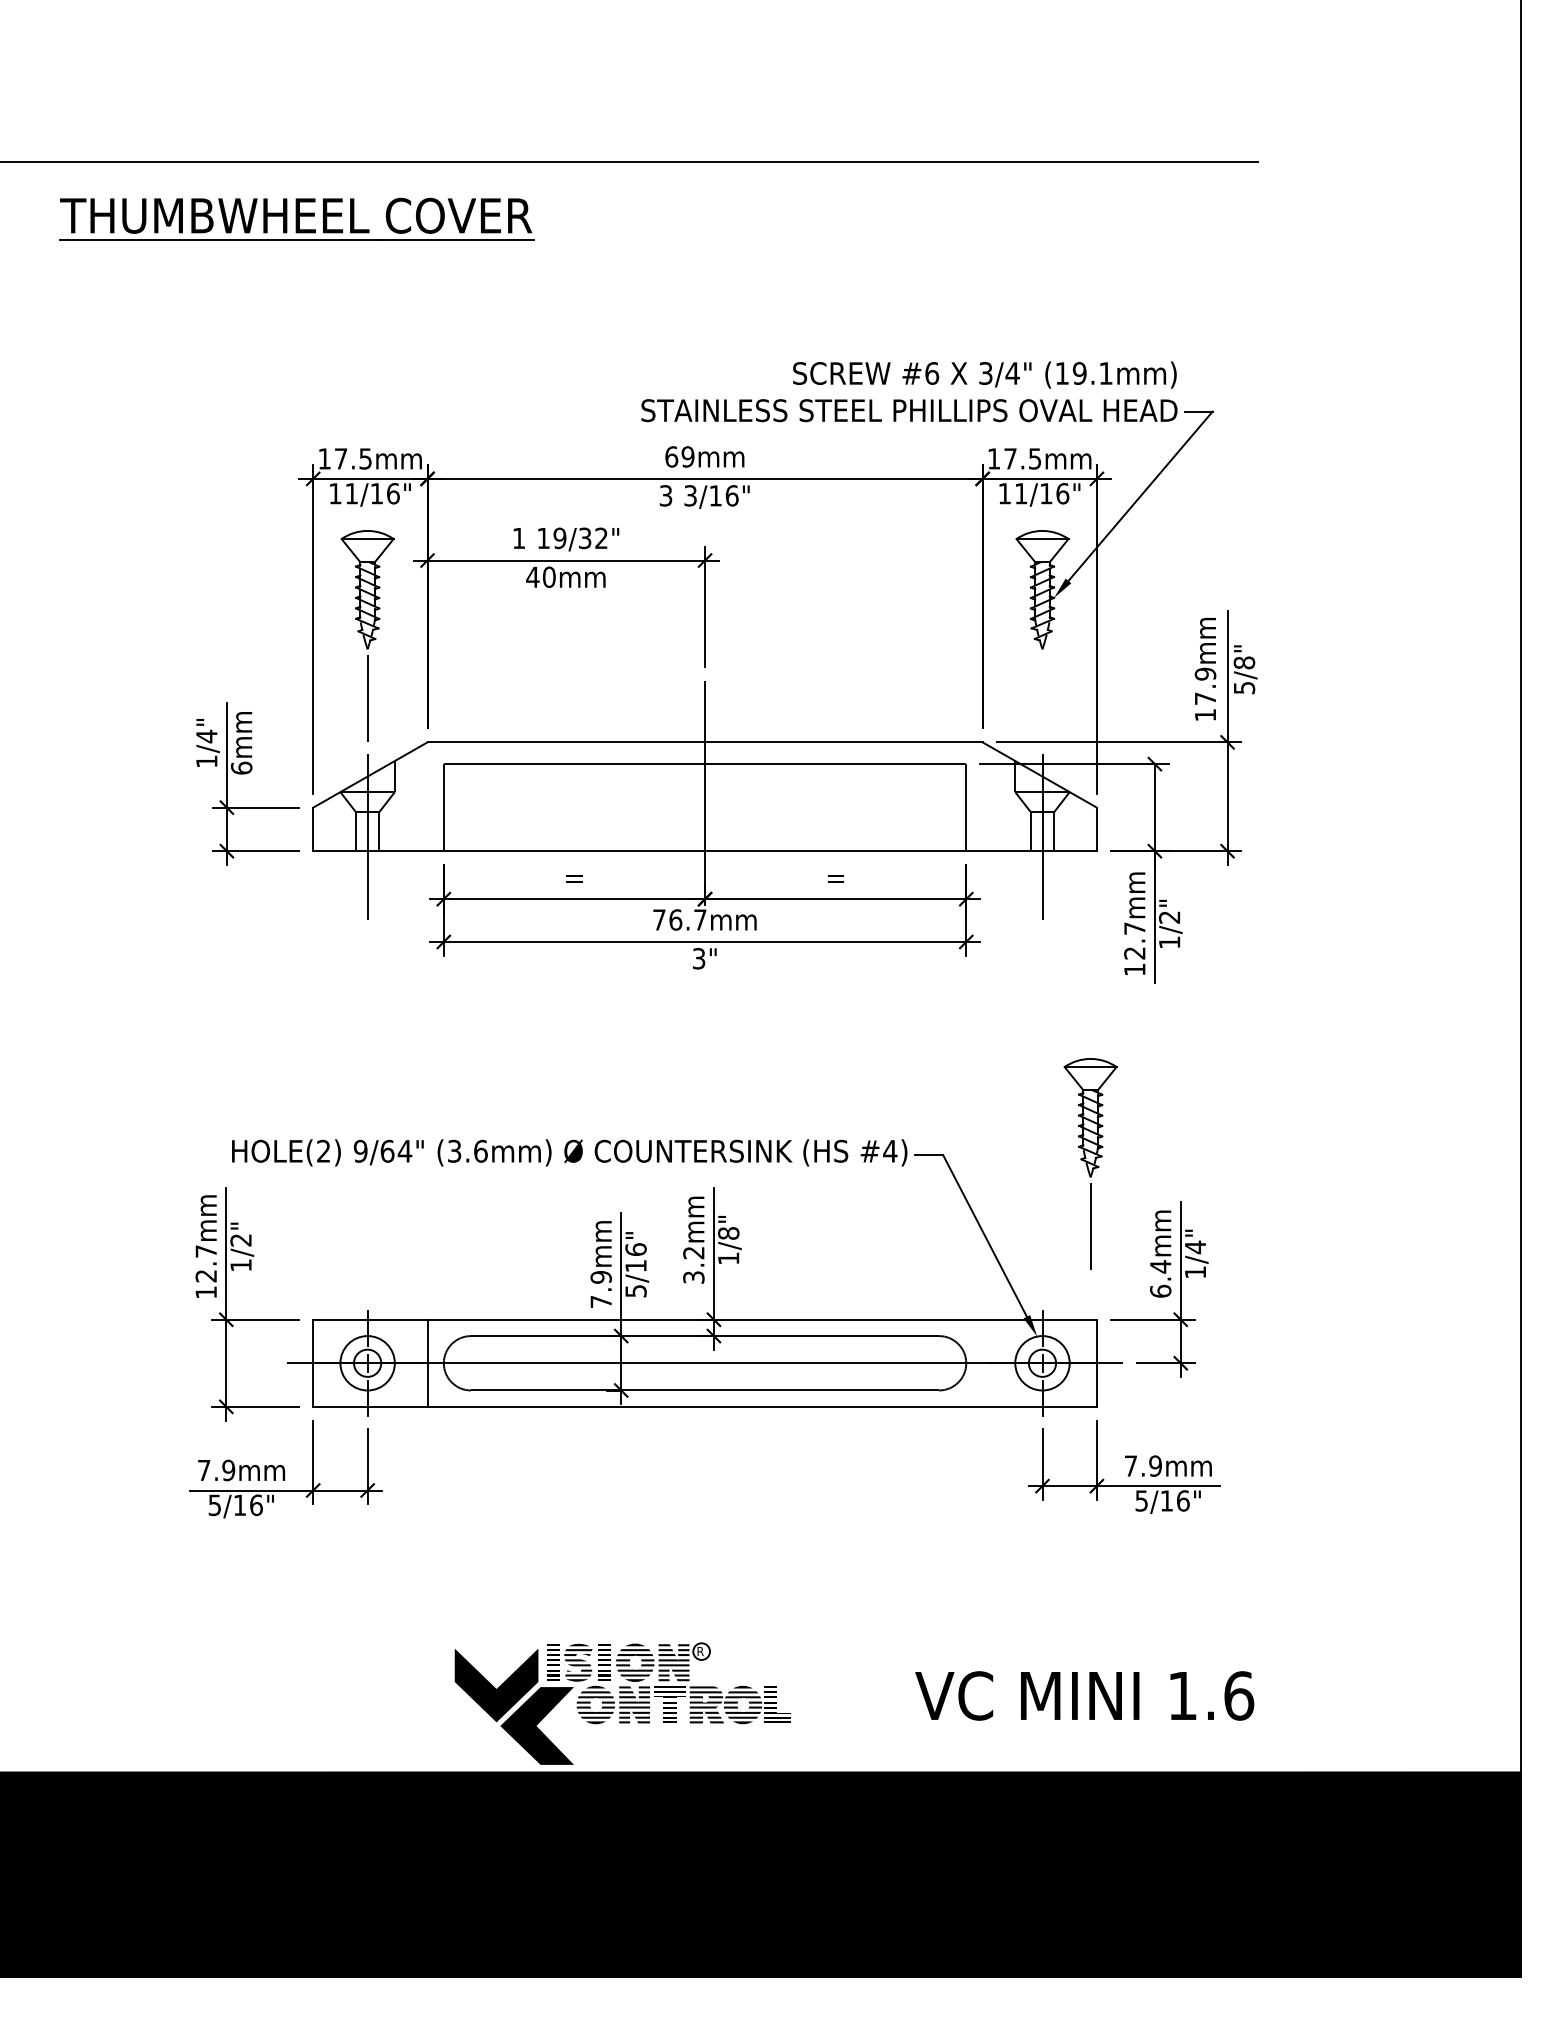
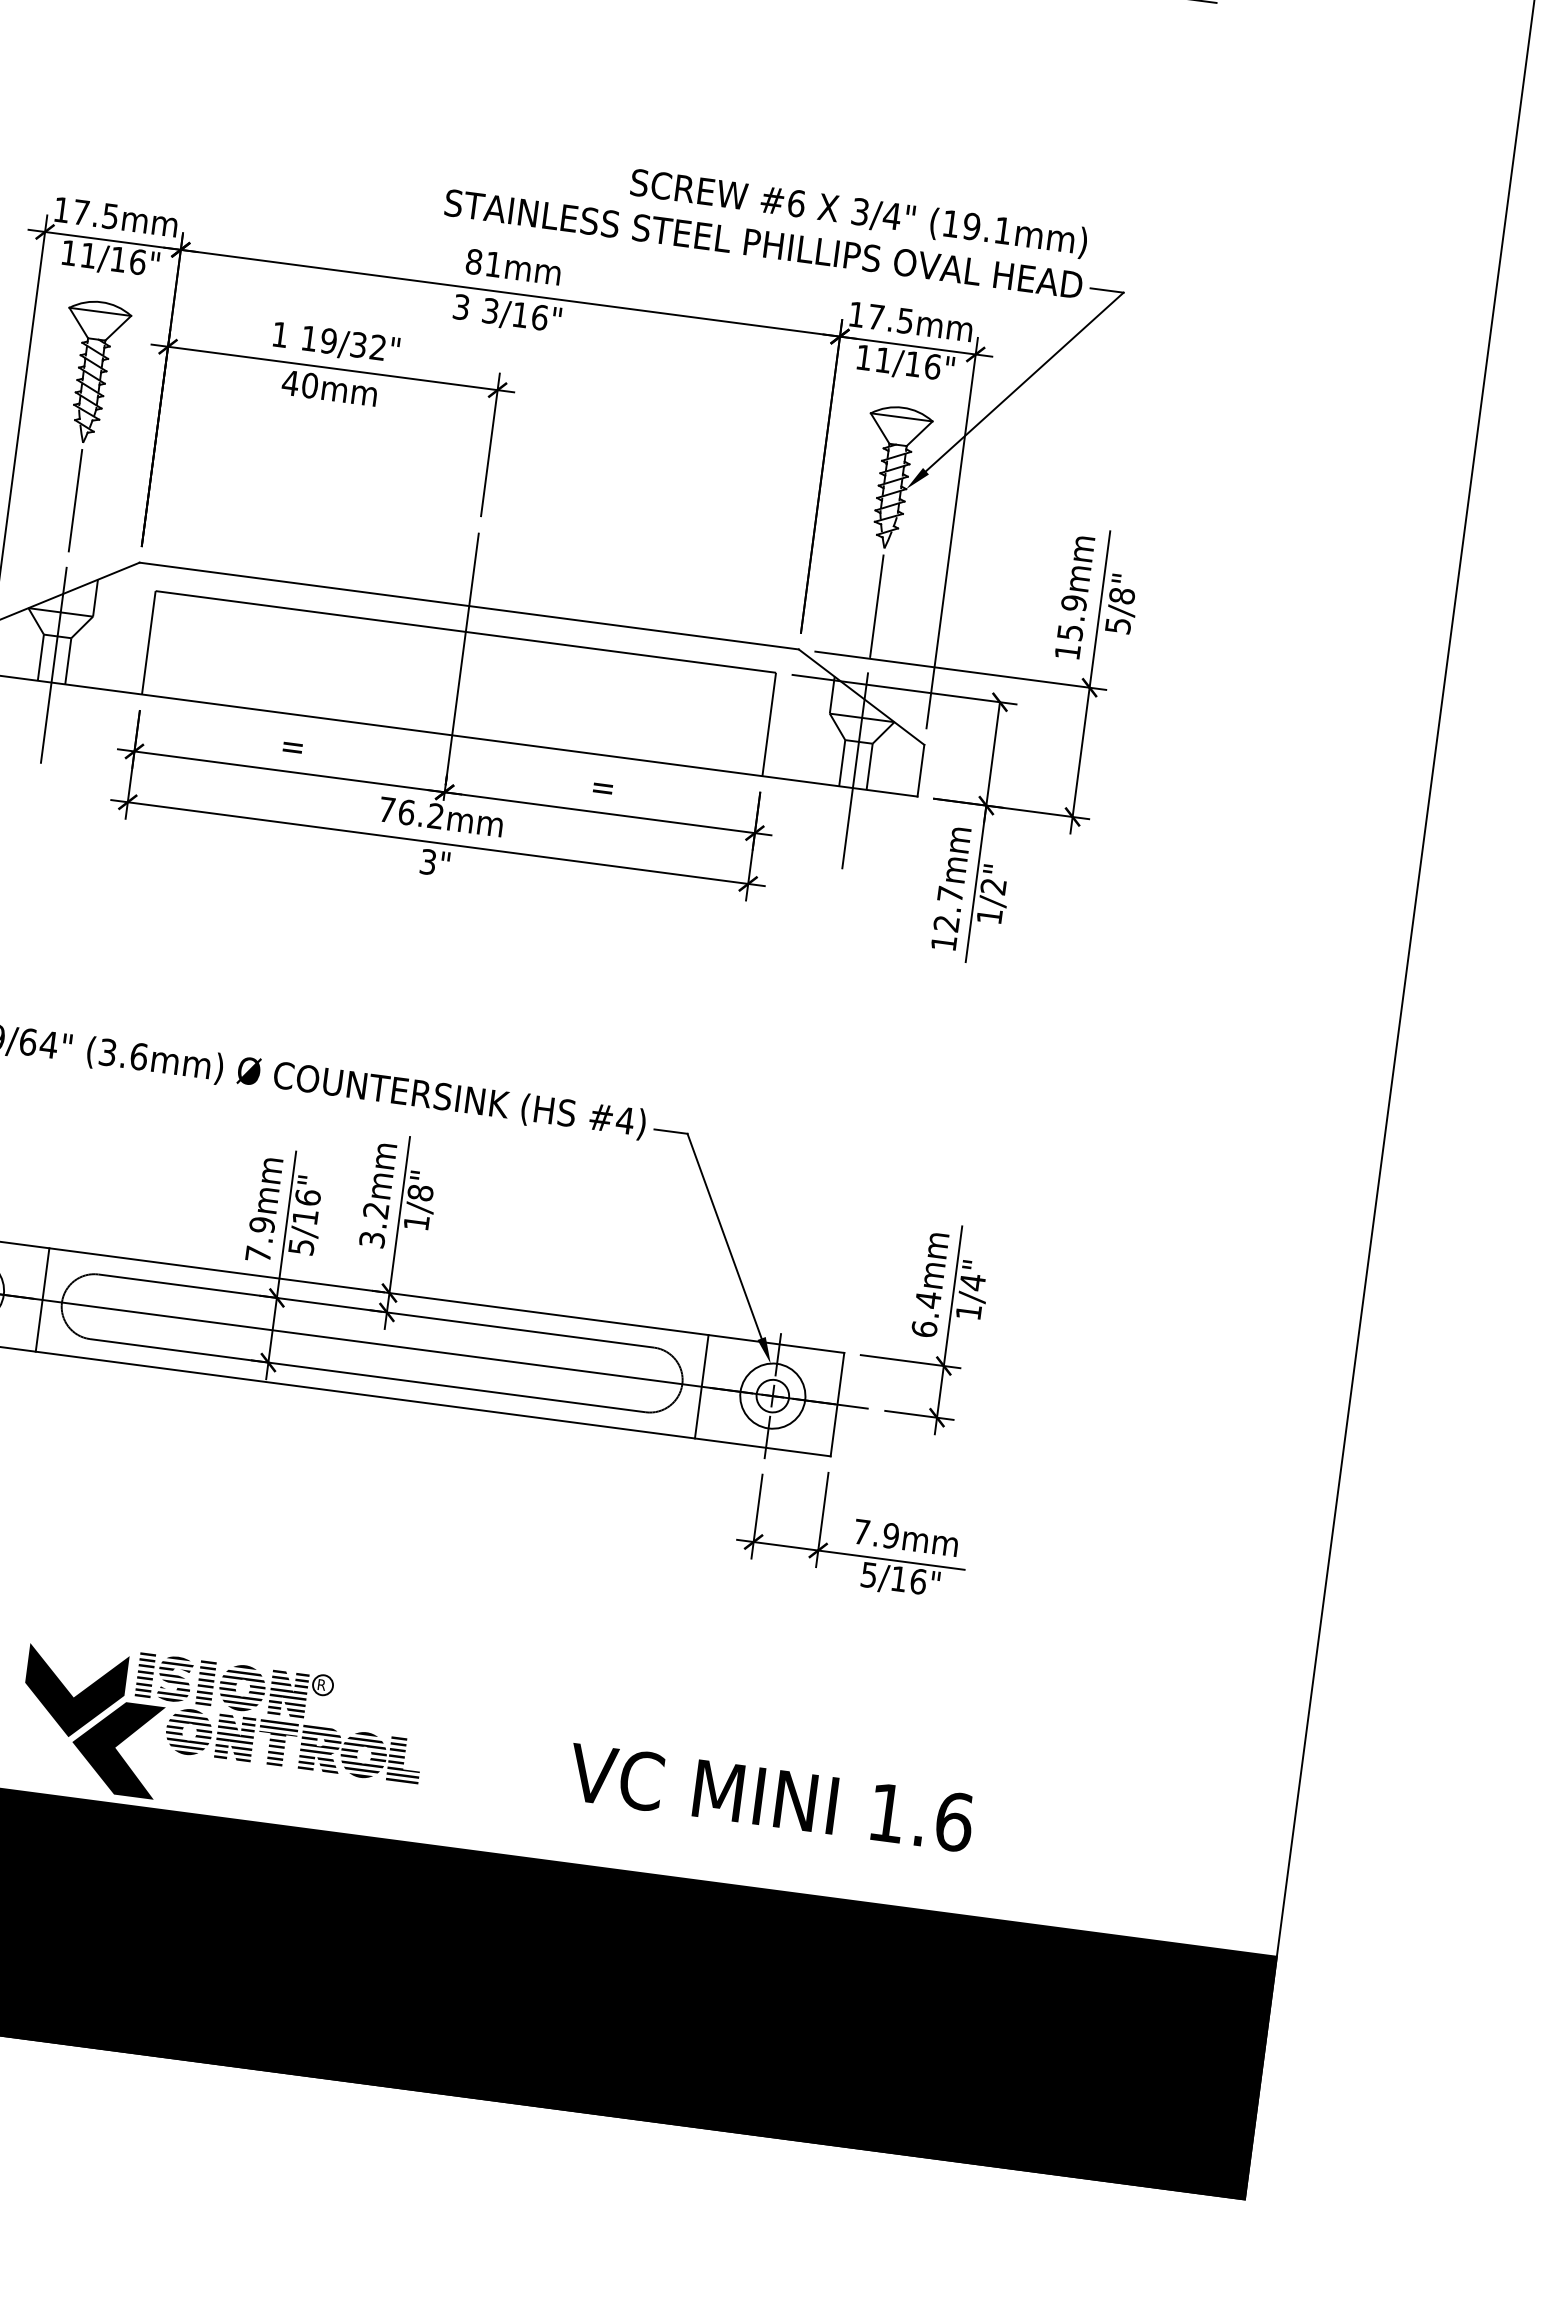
text: (679, 456) -> (483, 262), 69mm -> 81mm
line: (1042, 697) -> (876, 605), added
text: (1205, 698) -> (1070, 632), 17.9mm -> 15.9mm
text: (700, 919) -> (436, 815), 76.7mm -> 76.2mm
part: (1090, 1163) -> (861, 1166), removed
line: (982, 1362) -> (701, 1385), added

